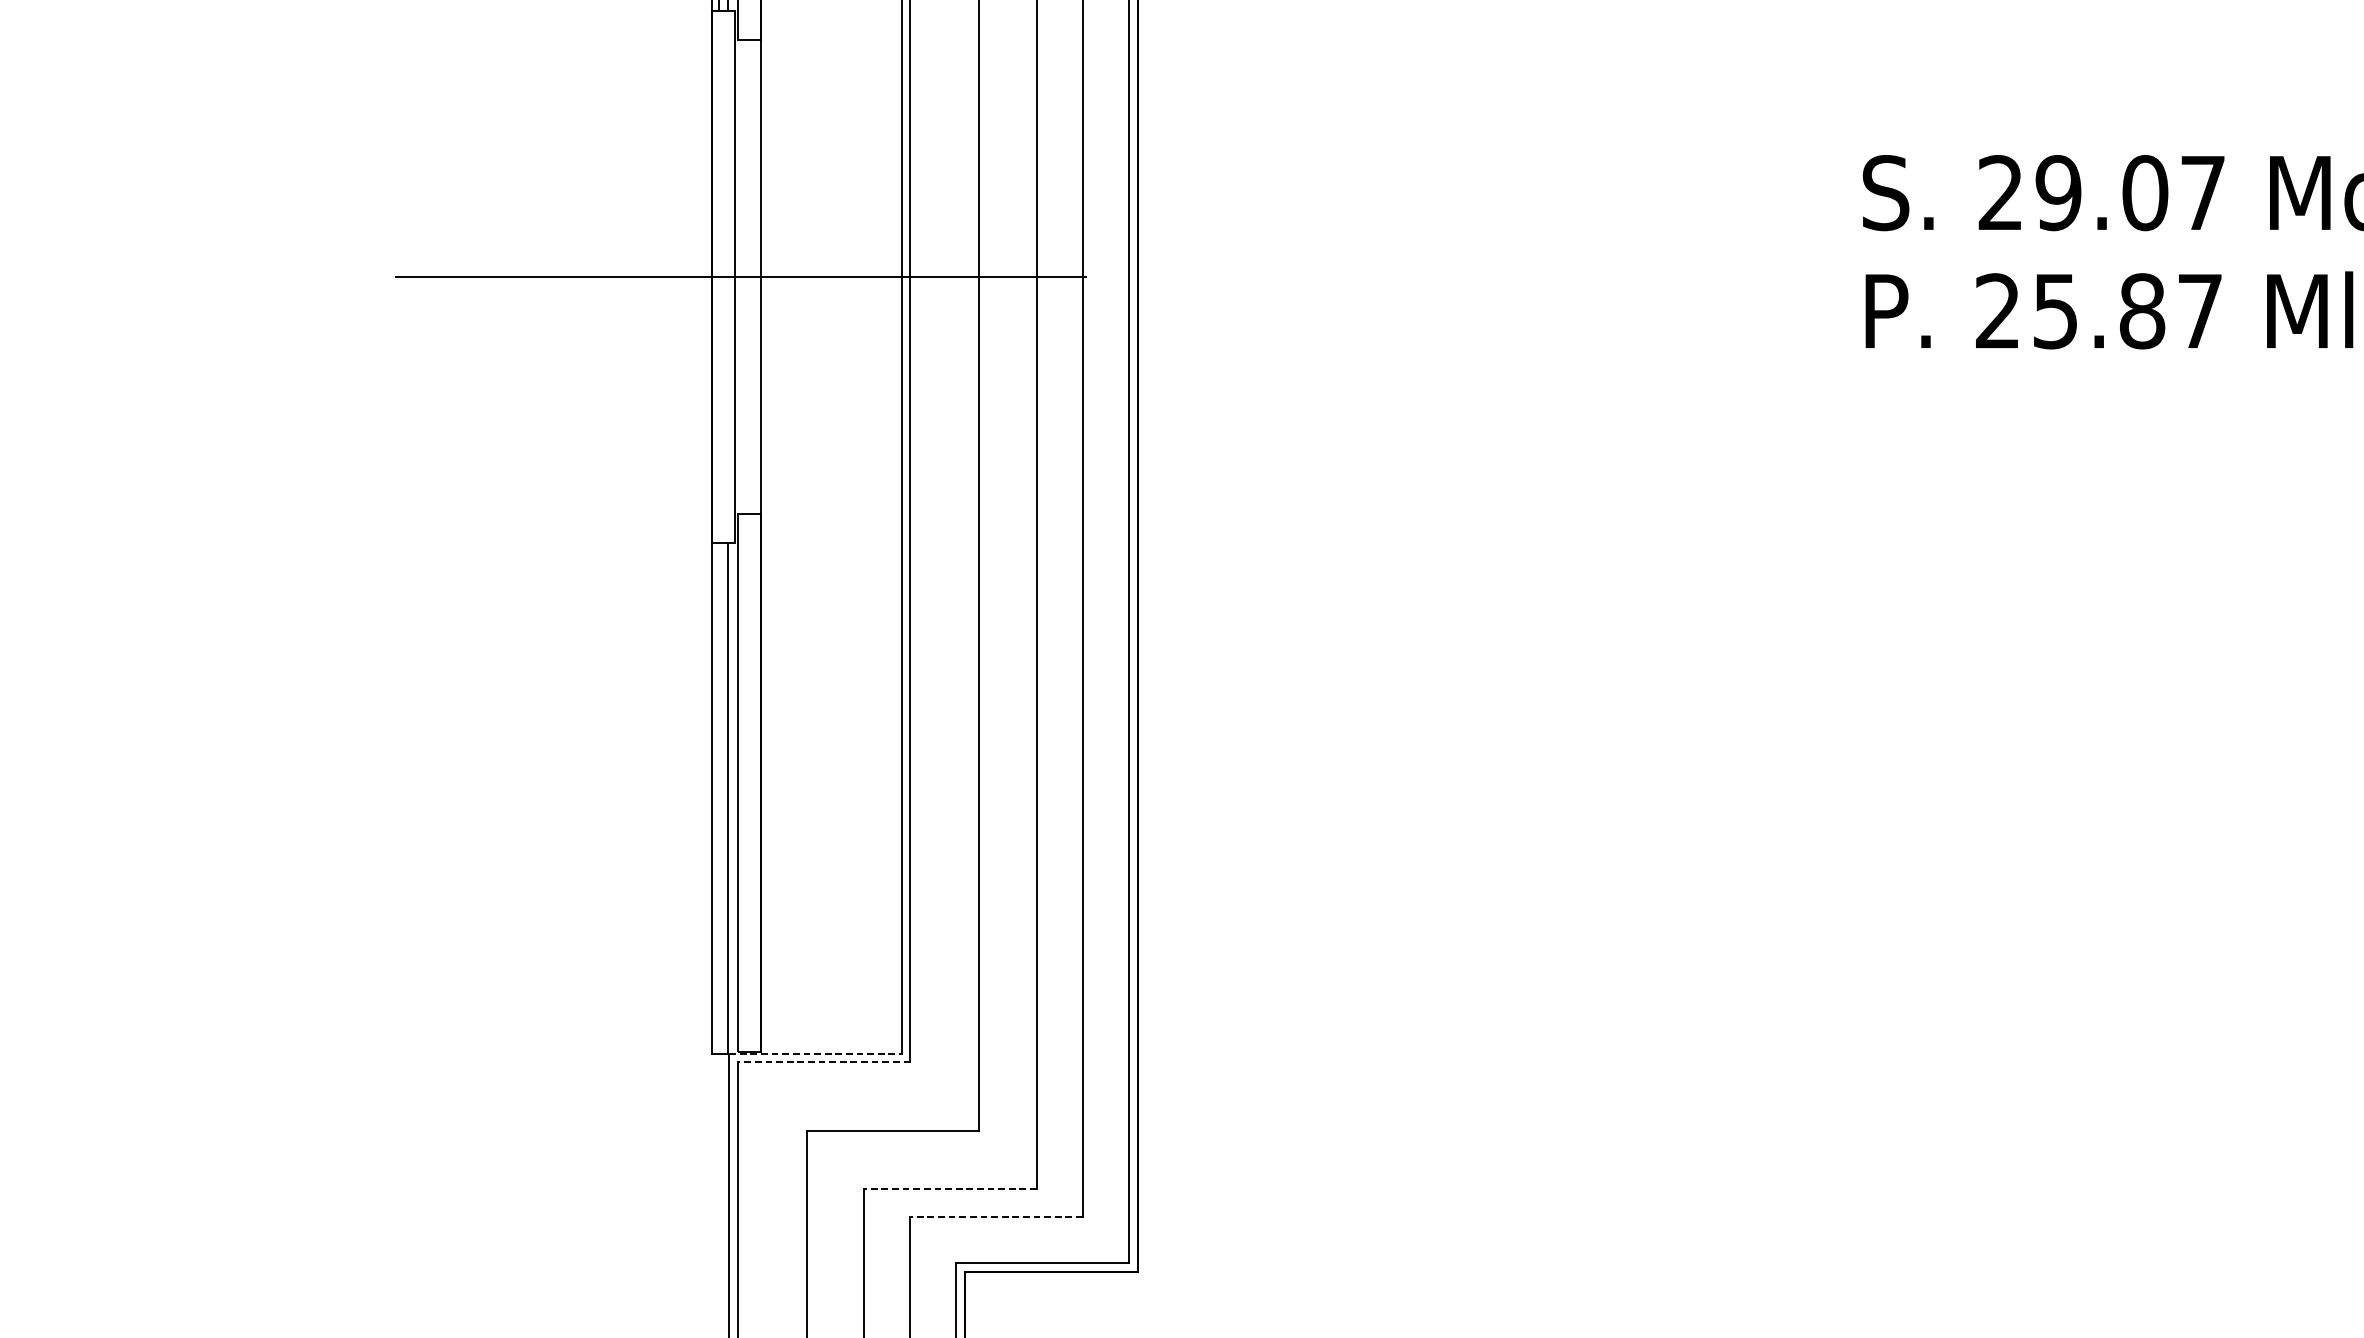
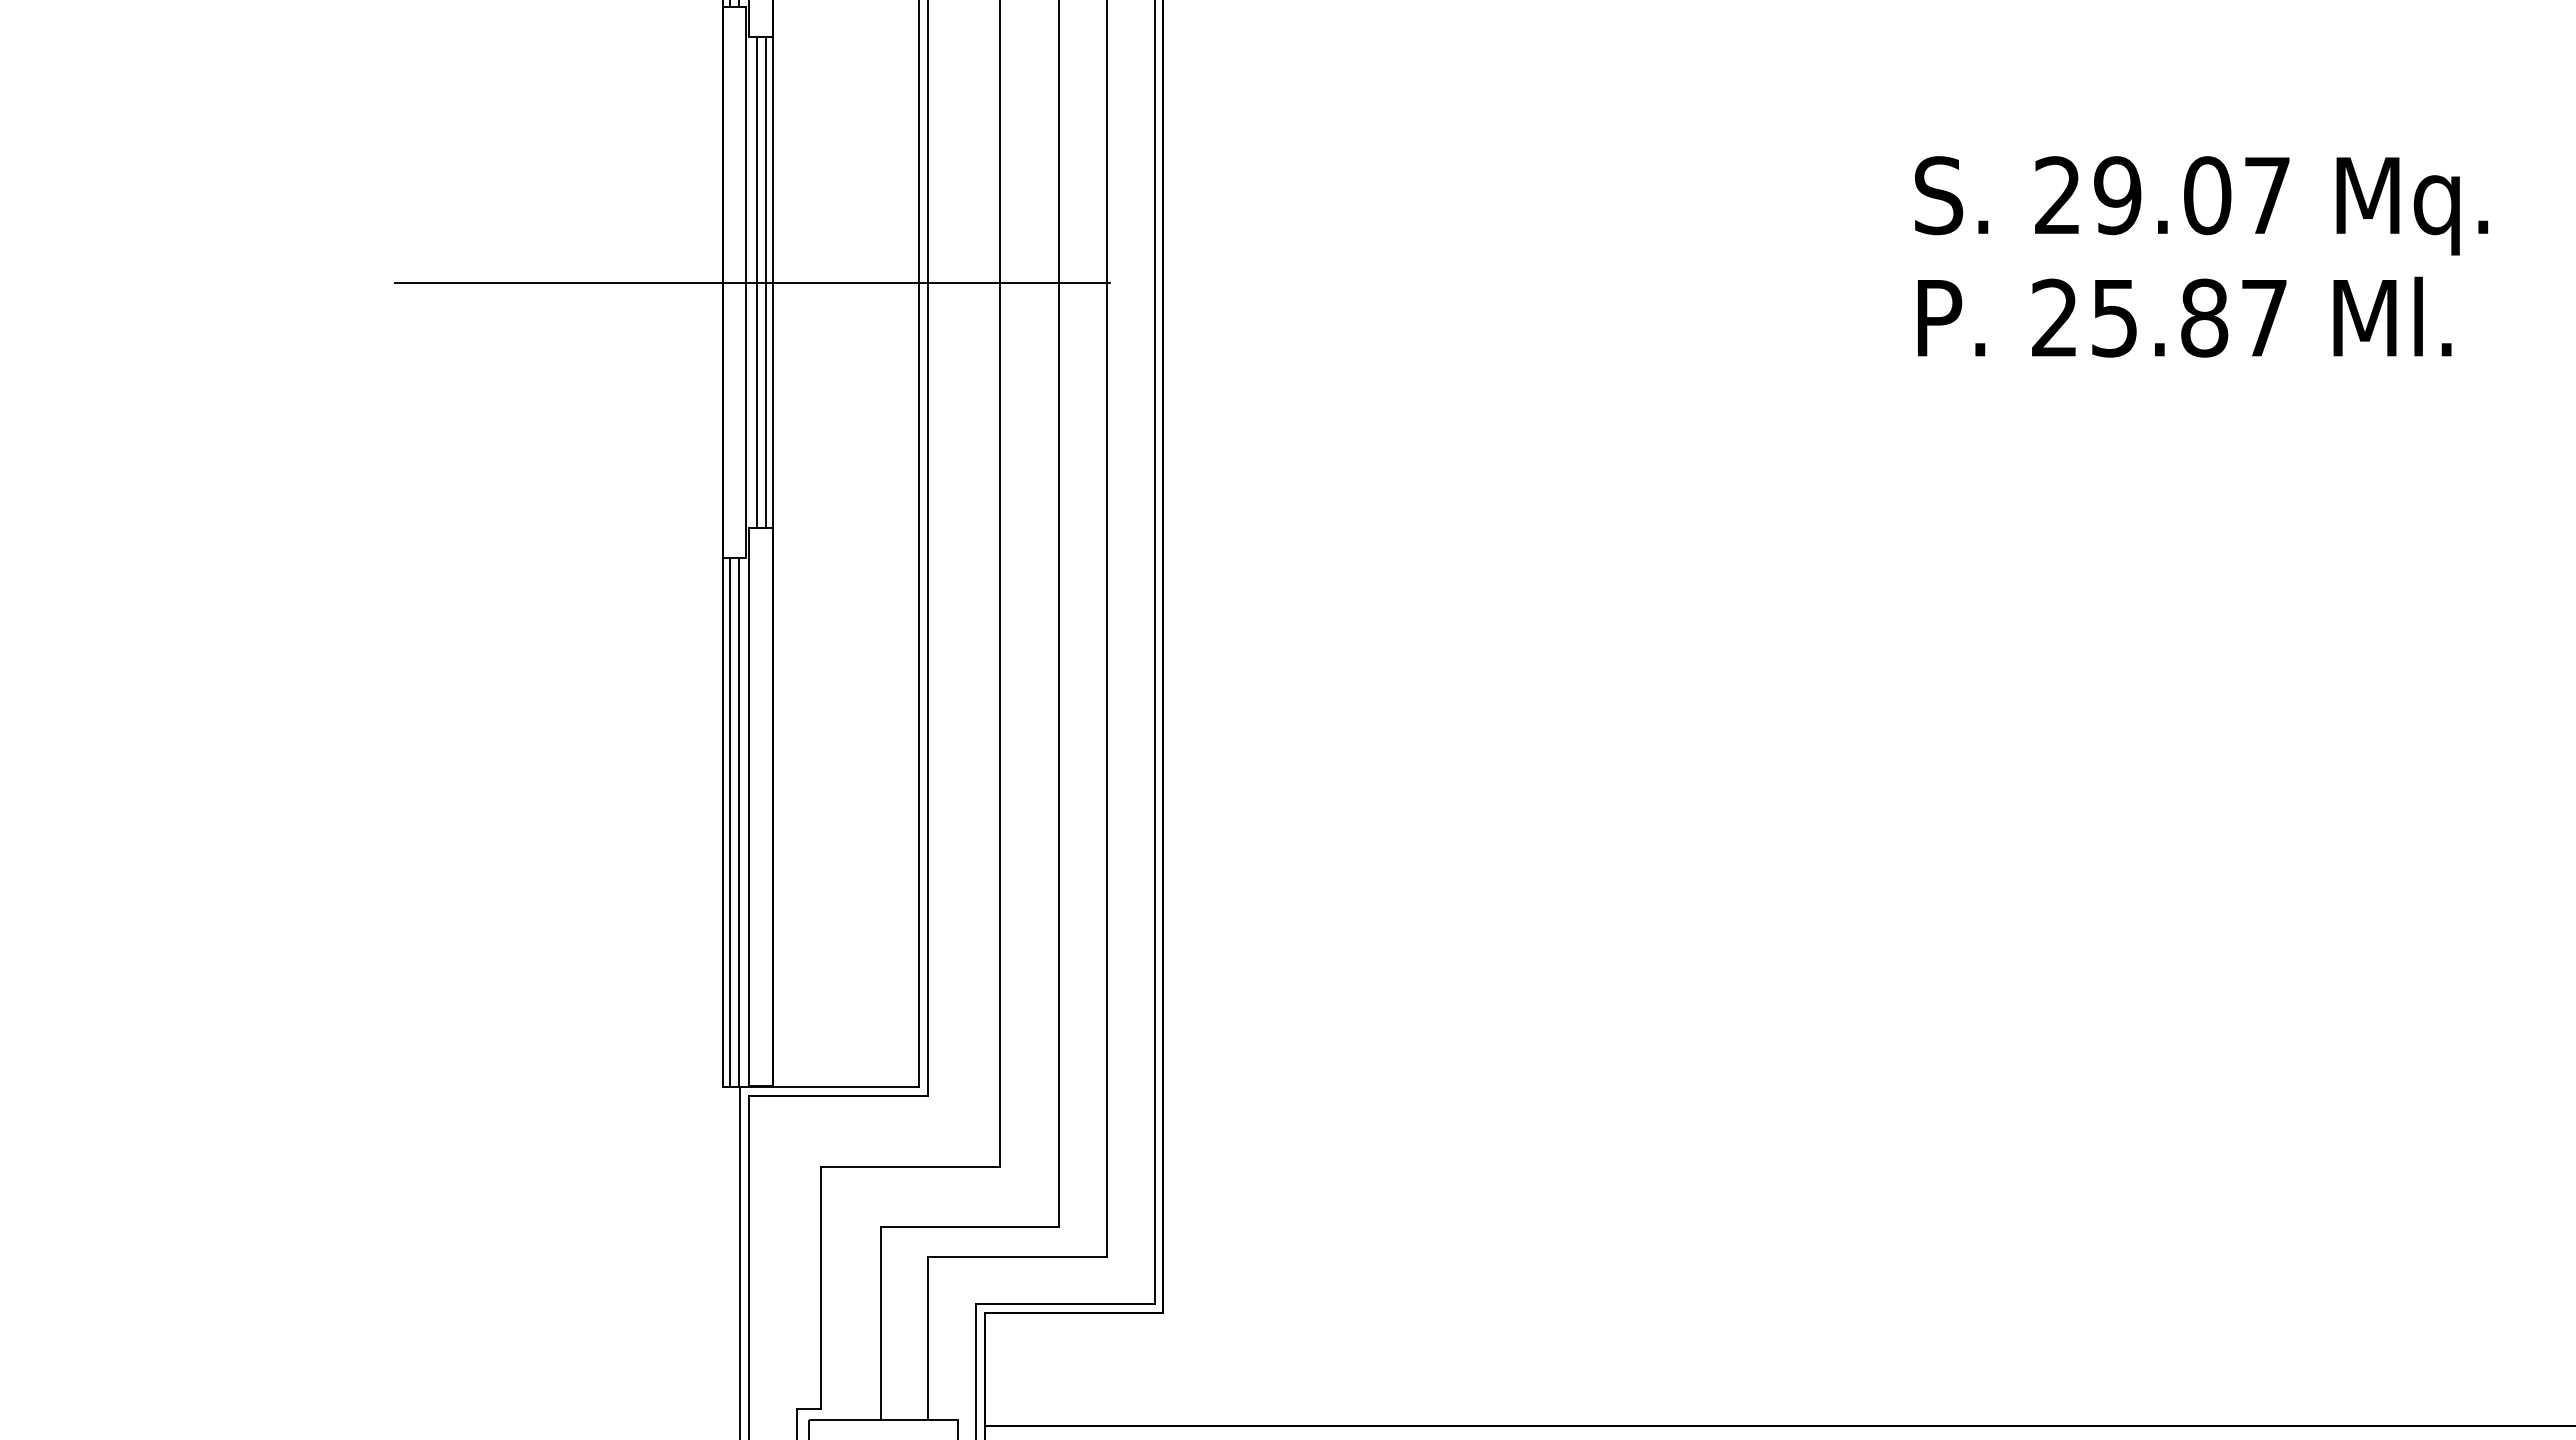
line: (744, 276) -> (756, 282), added
line: (753, 276) -> (765, 282), added
line: (719, 798) -> (730, 822), added
line: (816, 1053) -> (830, 1087), dashed -> solid
line: (823, 1061) -> (838, 1095), dashed -> solid
line: (950, 1189) -> (969, 1227), dashed -> solid
line: (996, 1217) -> (1017, 1256), dashed -> solid

